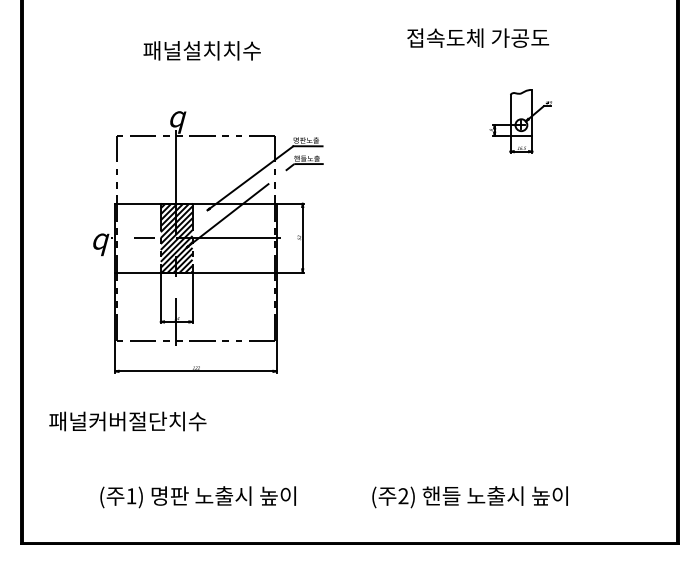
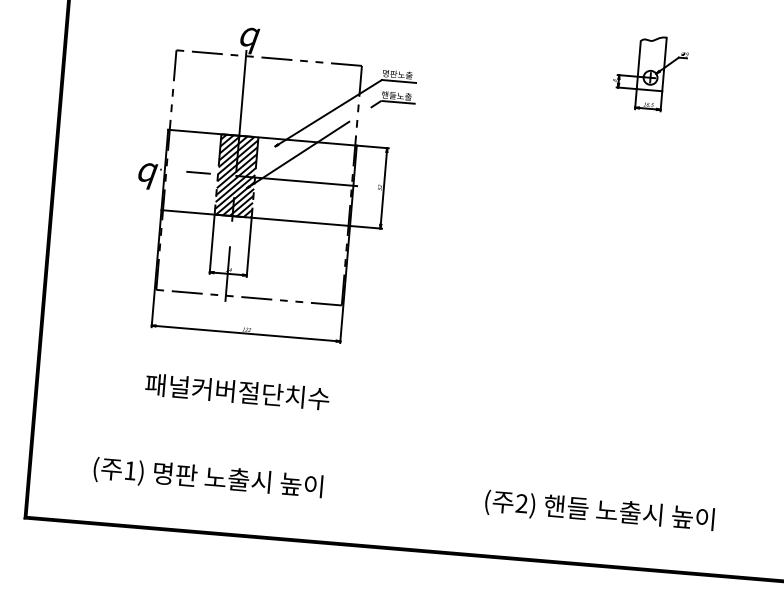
text: (127, 421) -> (237, 391), moved
text: (197, 497) -> (207, 478), moved
text: (469, 497) -> (598, 511), moved

